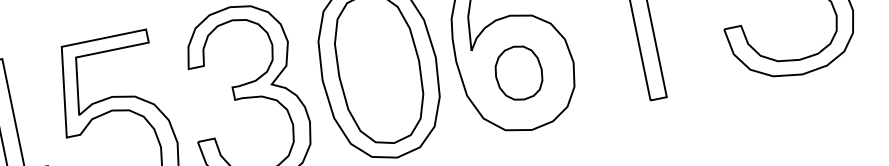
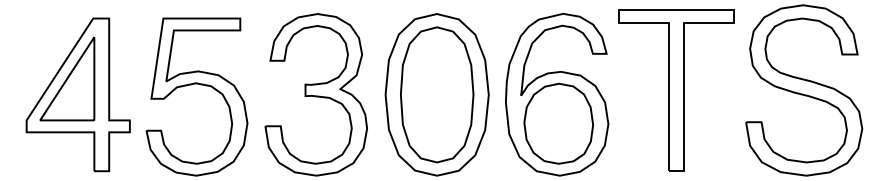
part: (518, 73) -> (558, 123), size x1.67

